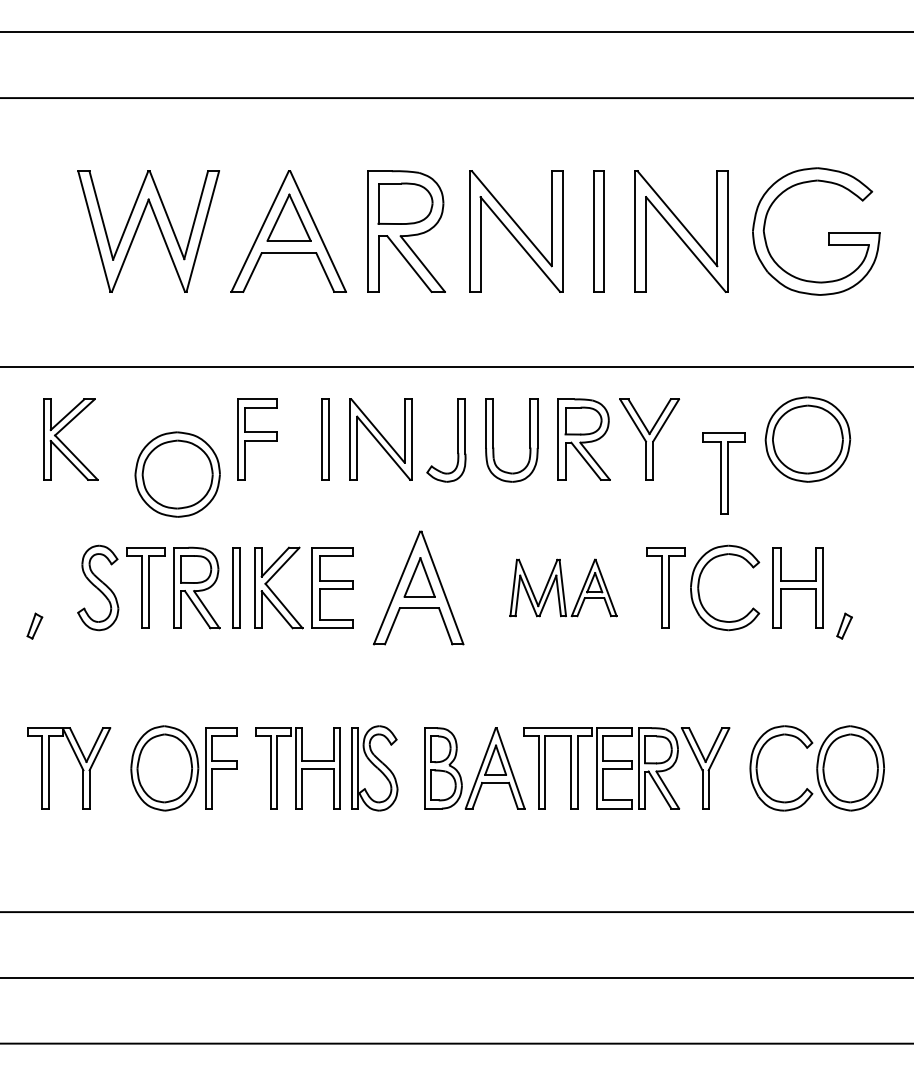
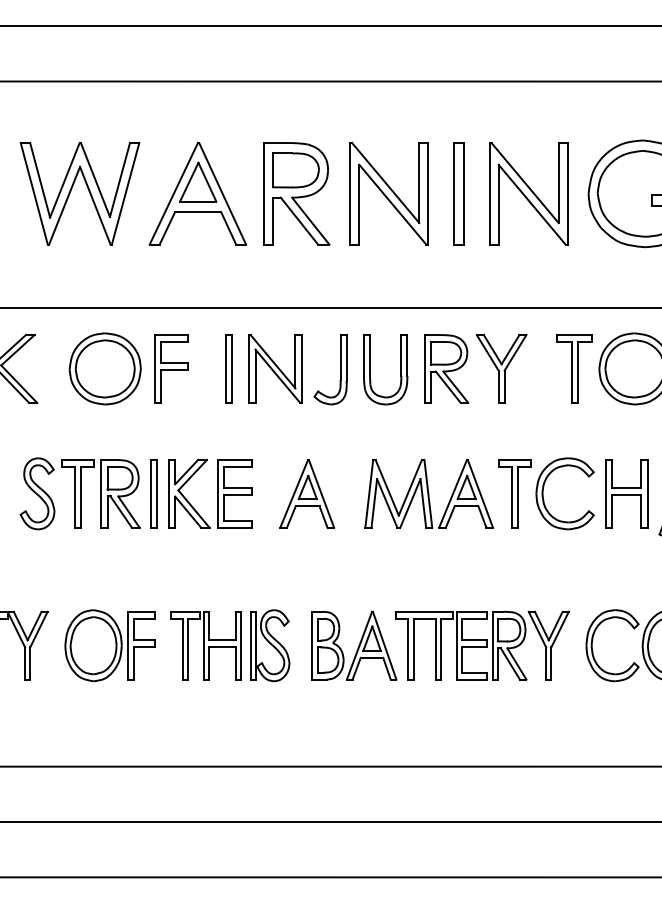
part: (723, 473) -> (573, 368), moved
part: (177, 474) -> (105, 368), moved
part: (418, 587) -> (307, 493), size x0.71
part: (563, 587) -> (429, 493), size x1.43

